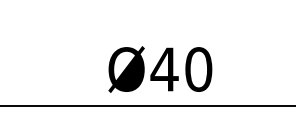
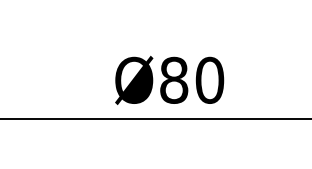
text: (164, 68) -> (173, 79), Ø40 -> Ø80

